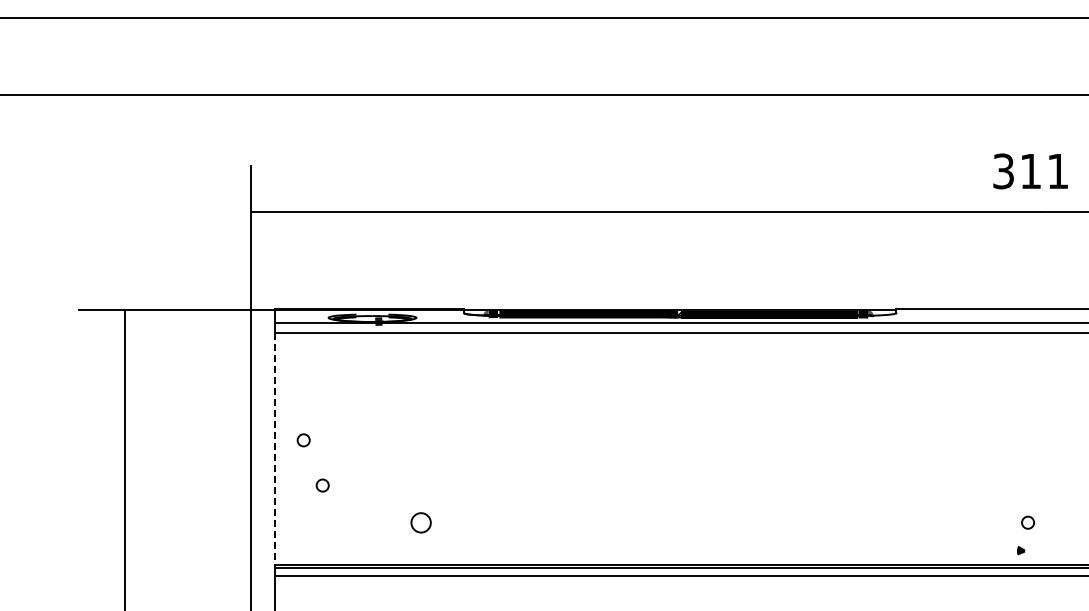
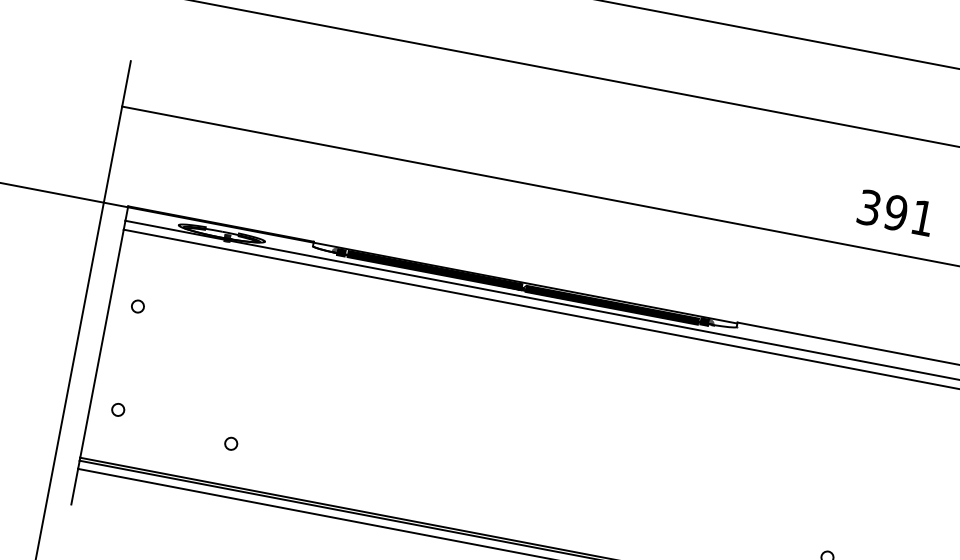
text: (1030, 171) -> (895, 213), 311 -> 391
circle: (303, 440) -> (137, 306), moved
line: (275, 449) -> (101, 344), dashed -> solid
circle: (322, 485) -> (118, 409), moved
circle: (420, 522) -> (230, 443), size x0.62

